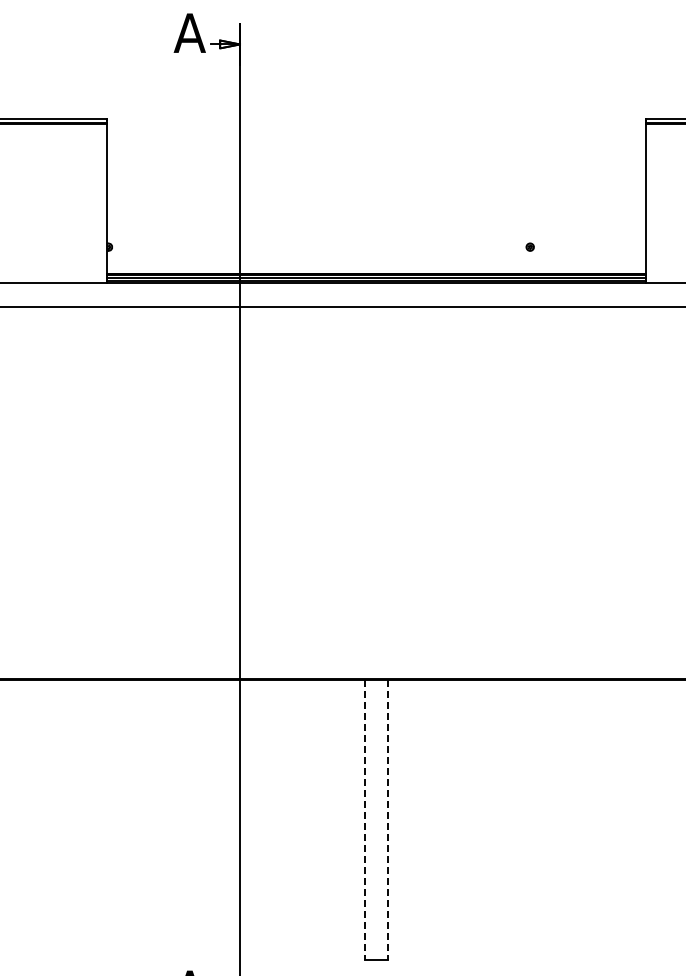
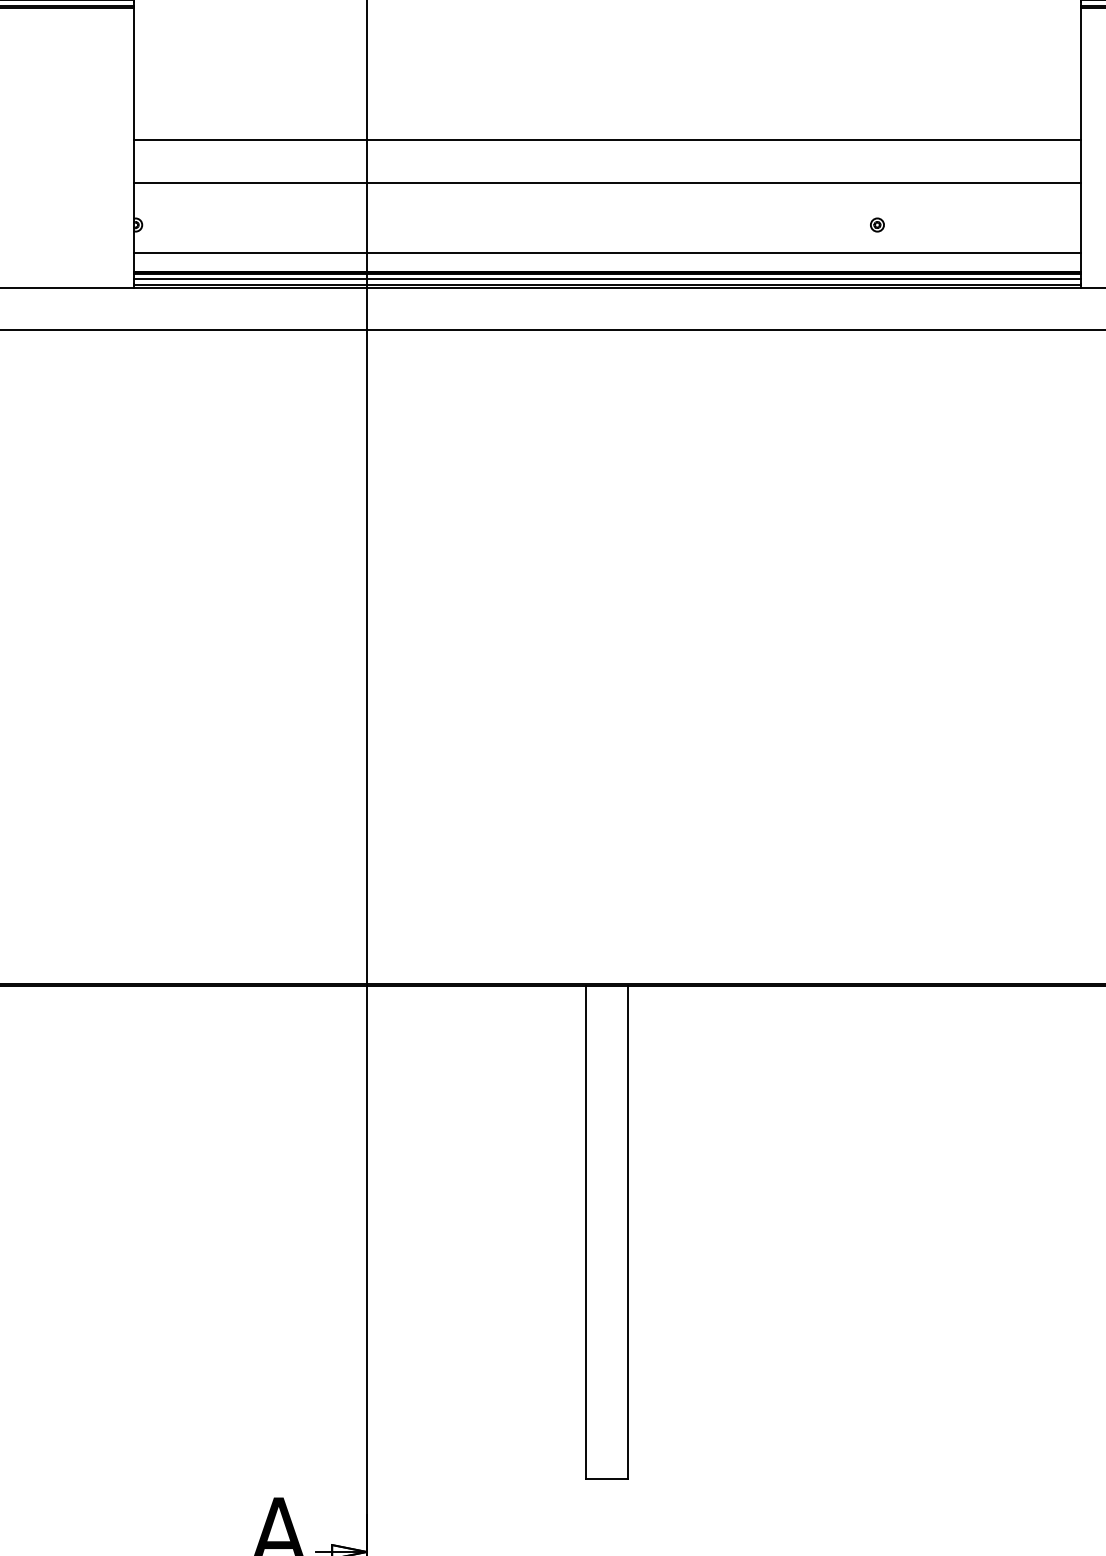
line: (376, 198) -> (607, 139), added
line: (376, 223) -> (607, 183), added
line: (376, 262) -> (607, 251), added
line: (364, 820) -> (585, 1233), dashed -> solid
line: (388, 820) -> (628, 1233), dashed -> solid

